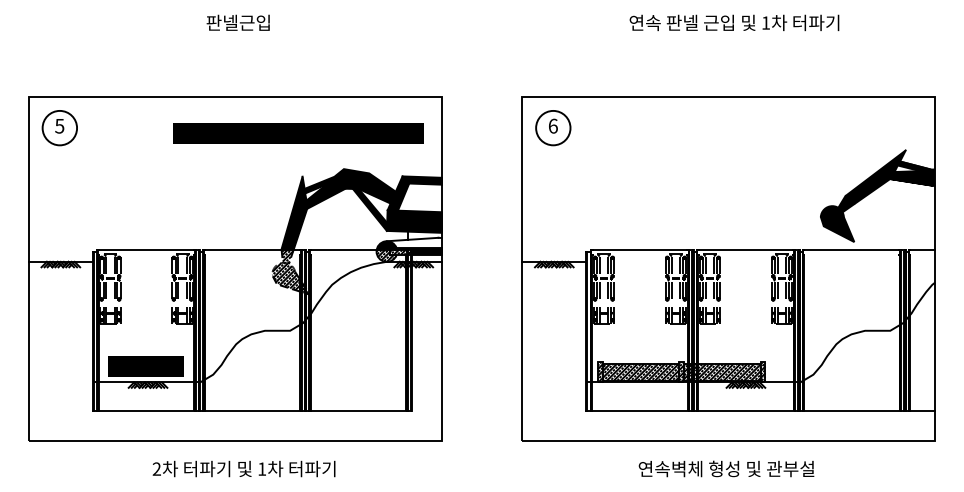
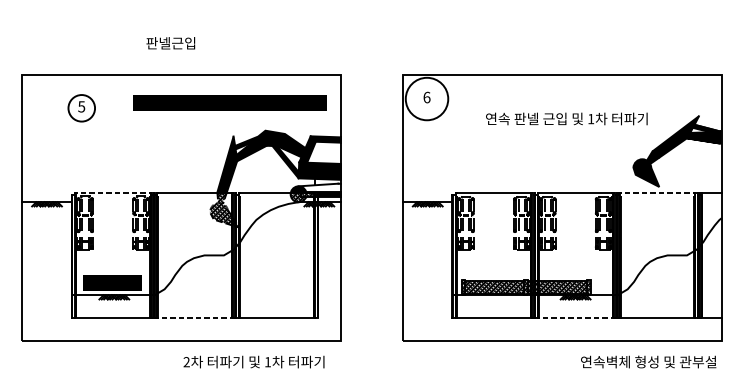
text: (237, 22) -> (170, 43), moved
text: (734, 22) -> (566, 118), moved
circle: (553, 127) -> (427, 98), size x1.6
part: (59, 128) -> (81, 108), moved
line: (148, 249) -> (114, 192), solid -> dashed
line: (854, 249) -> (659, 192), solid -> dashed
line: (252, 411) -> (194, 317), solid -> dashed
line: (746, 411) -> (576, 317), solid -> dashed
text: (243, 468) -> (253, 361), moved
text: (726, 468) -> (648, 361), moved

